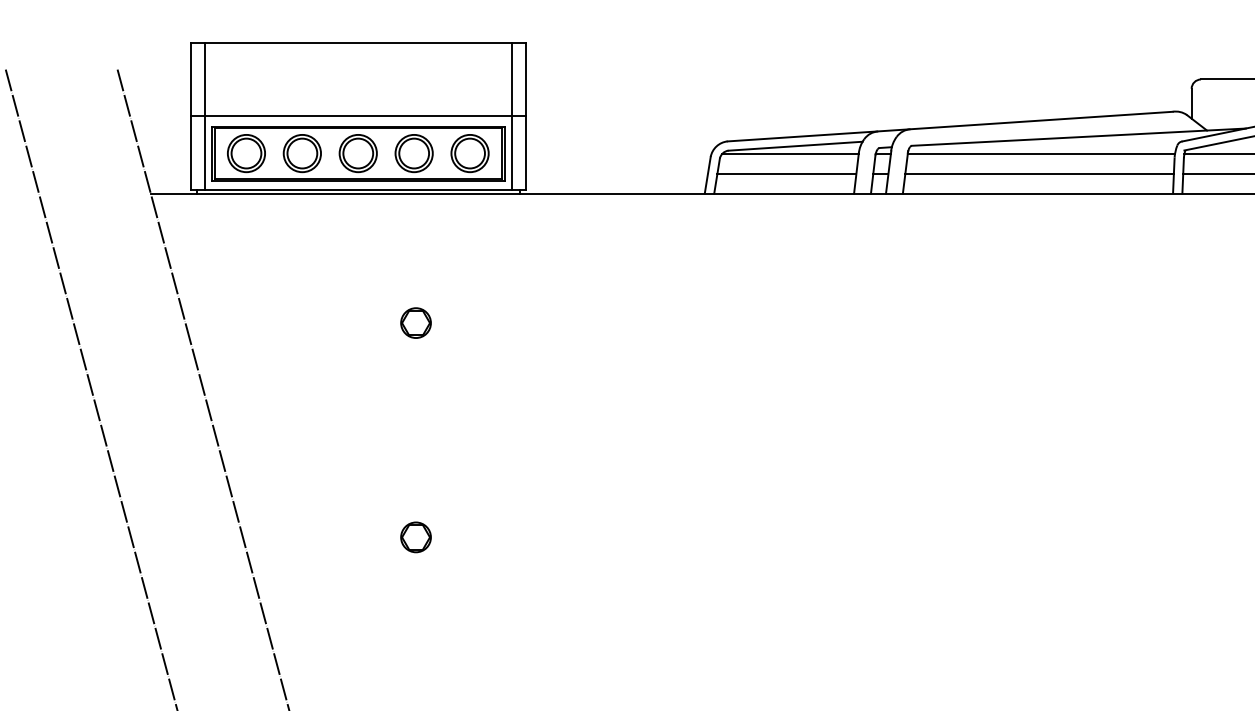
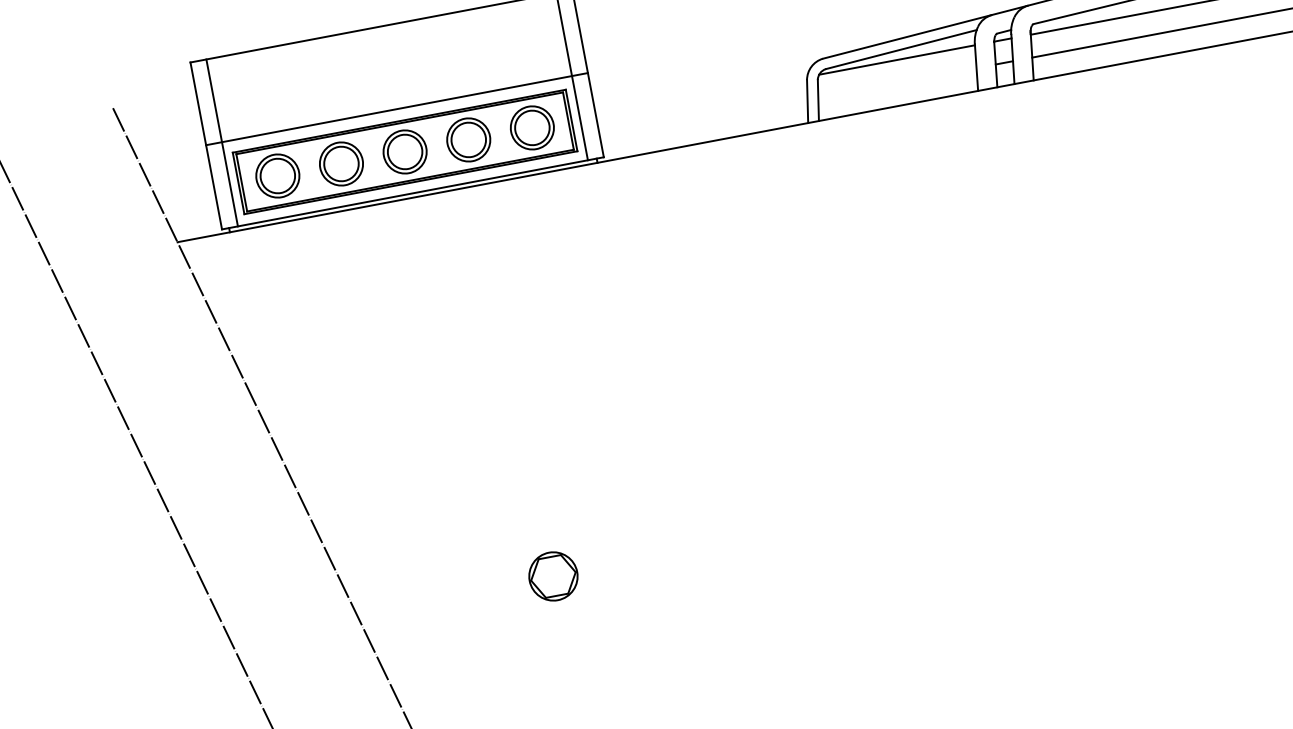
line: (786, 174) -> (897, 83), removed
part: (415, 322) -> (506, 331), removed
part: (415, 537) -> (552, 576), size x1.4

